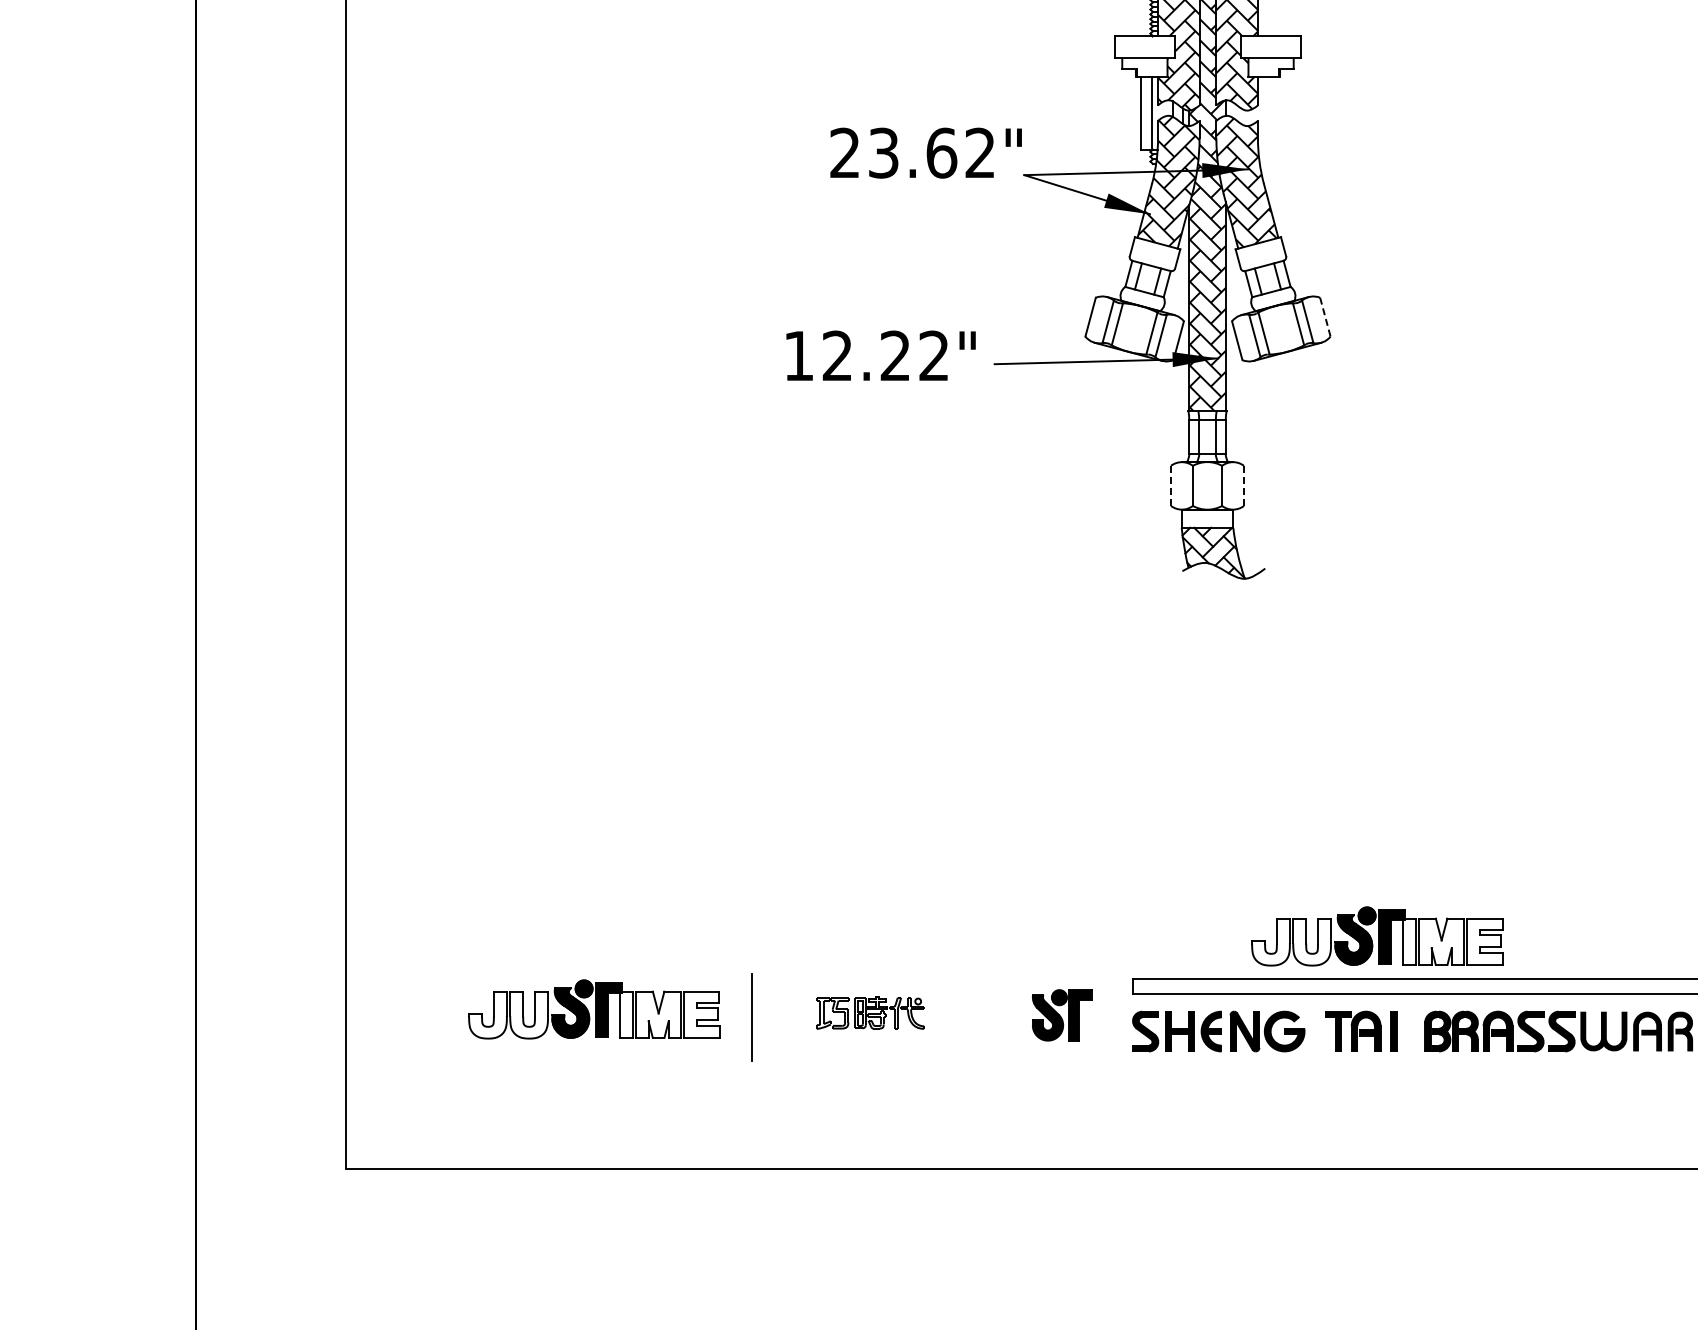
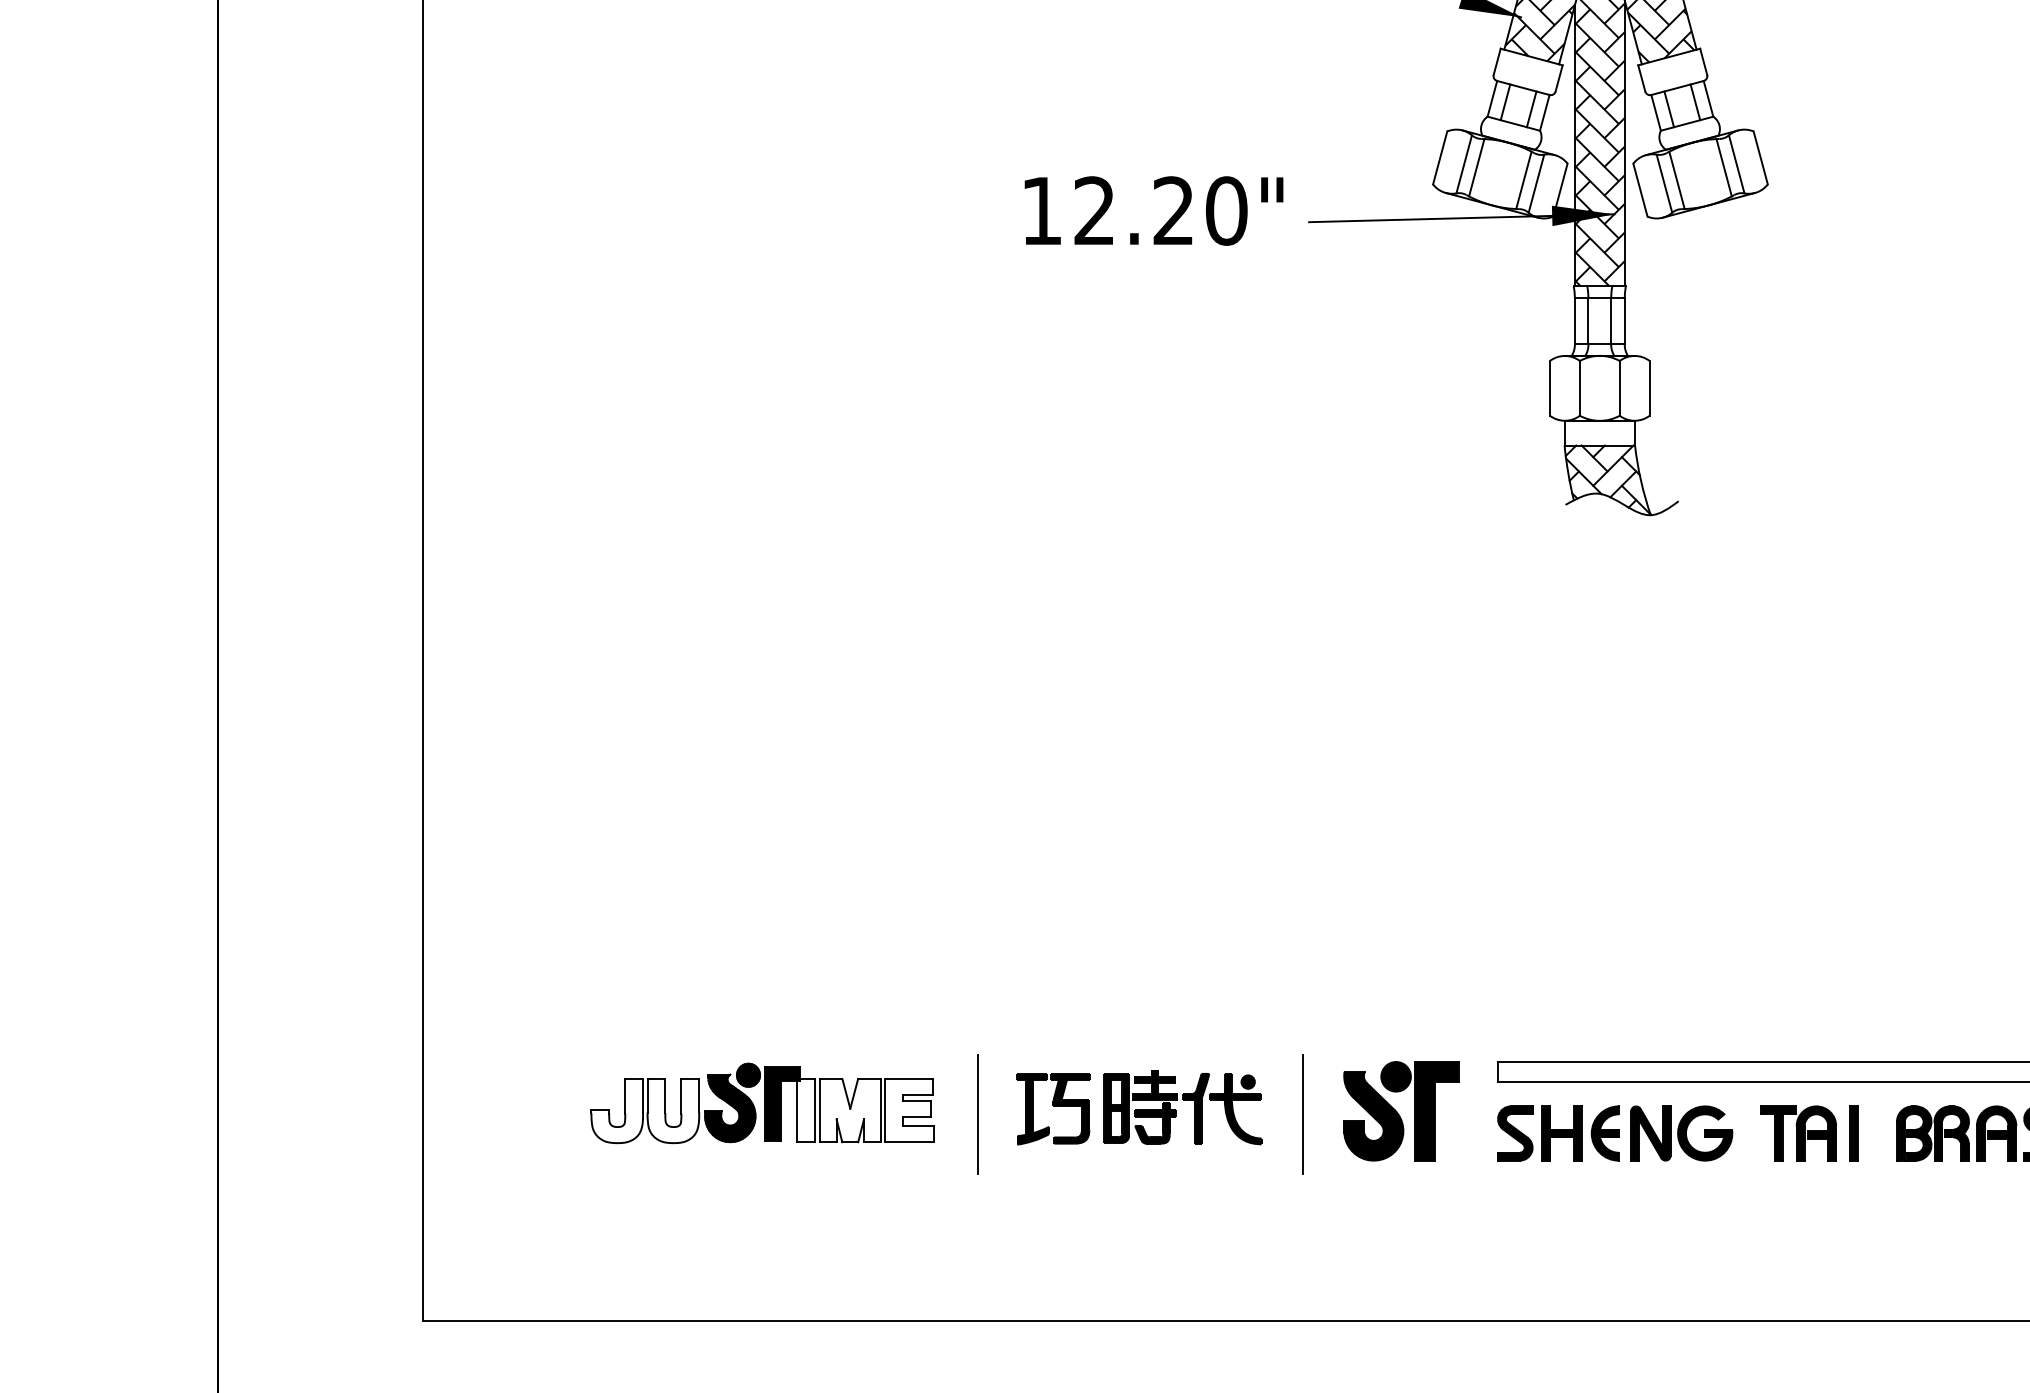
line: (1325, 317) -> (1760, 158), dashed -> solid
text: (934, 355) -> (1226, 210), 12.22" -> 12.20"
line: (1171, 486) -> (1550, 389), dashed -> solid
line: (1243, 486) -> (1648, 389), dashed -> solid
part: (1377, 936) -> (1831, 1003), removed
part: (870, 1012) -> (1139, 1107), size x1.67
part: (1061, 1015) -> (1400, 1111), size x1.43
line: (990, 1017) -> (1303, 1114), added

